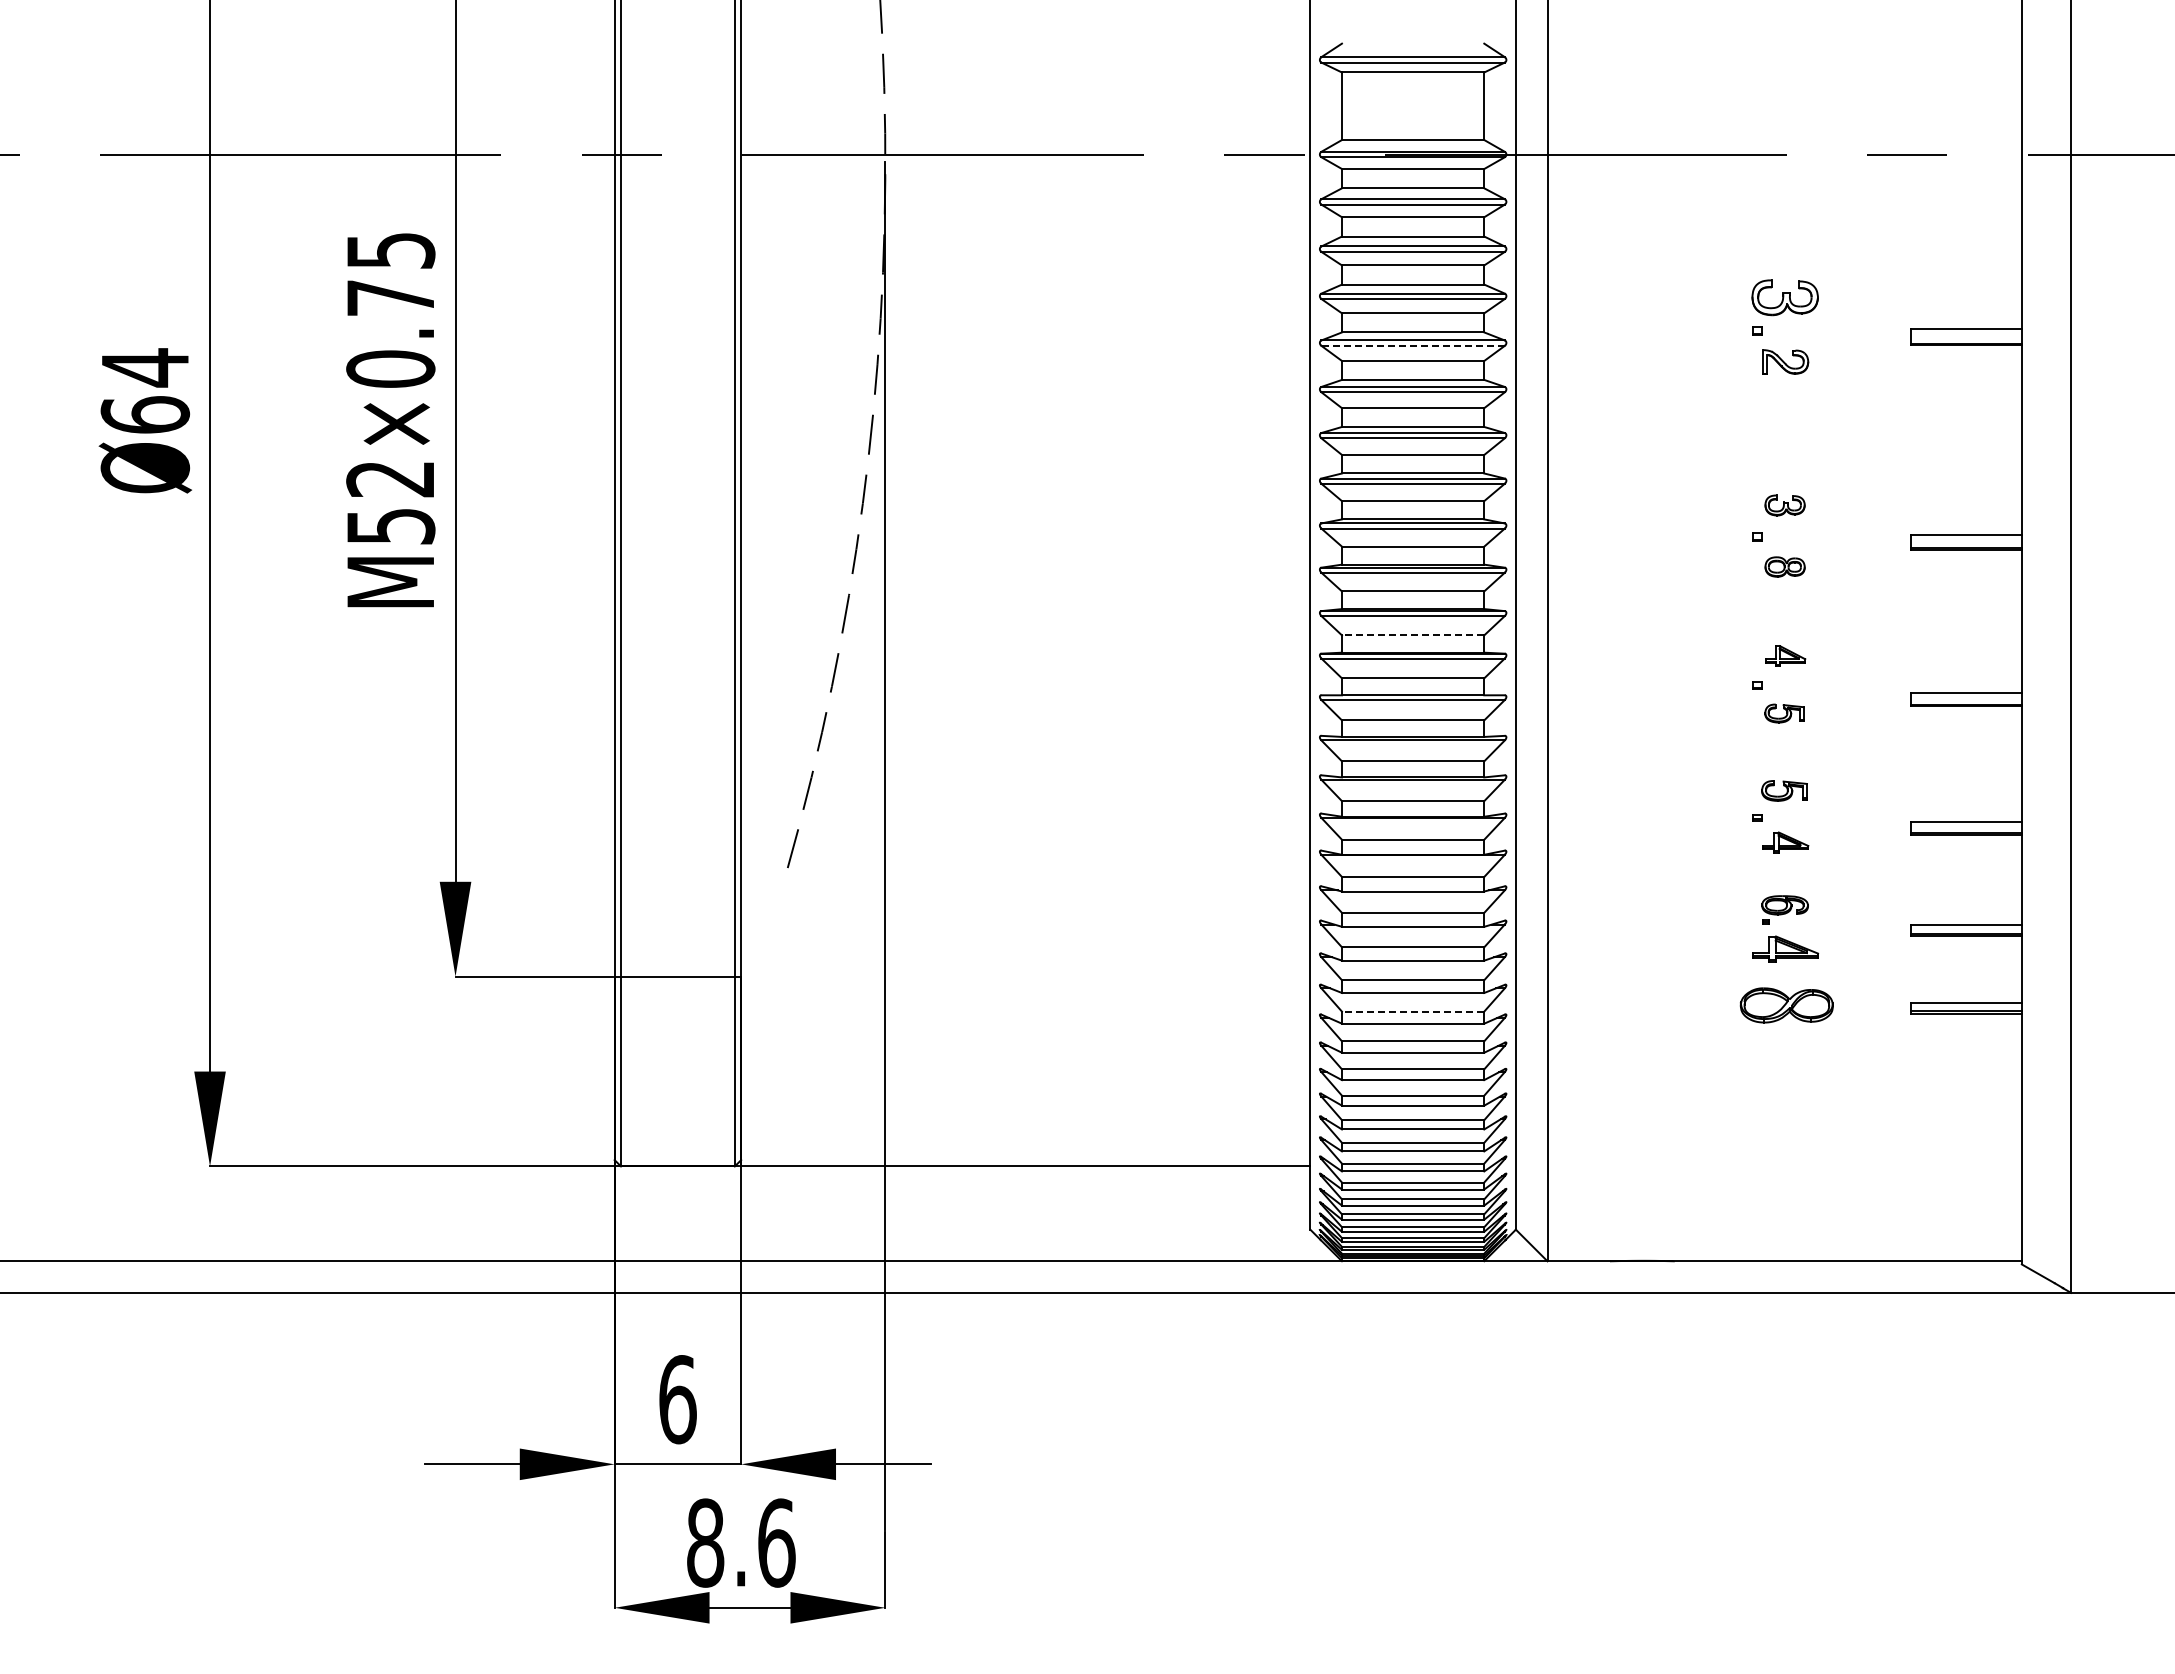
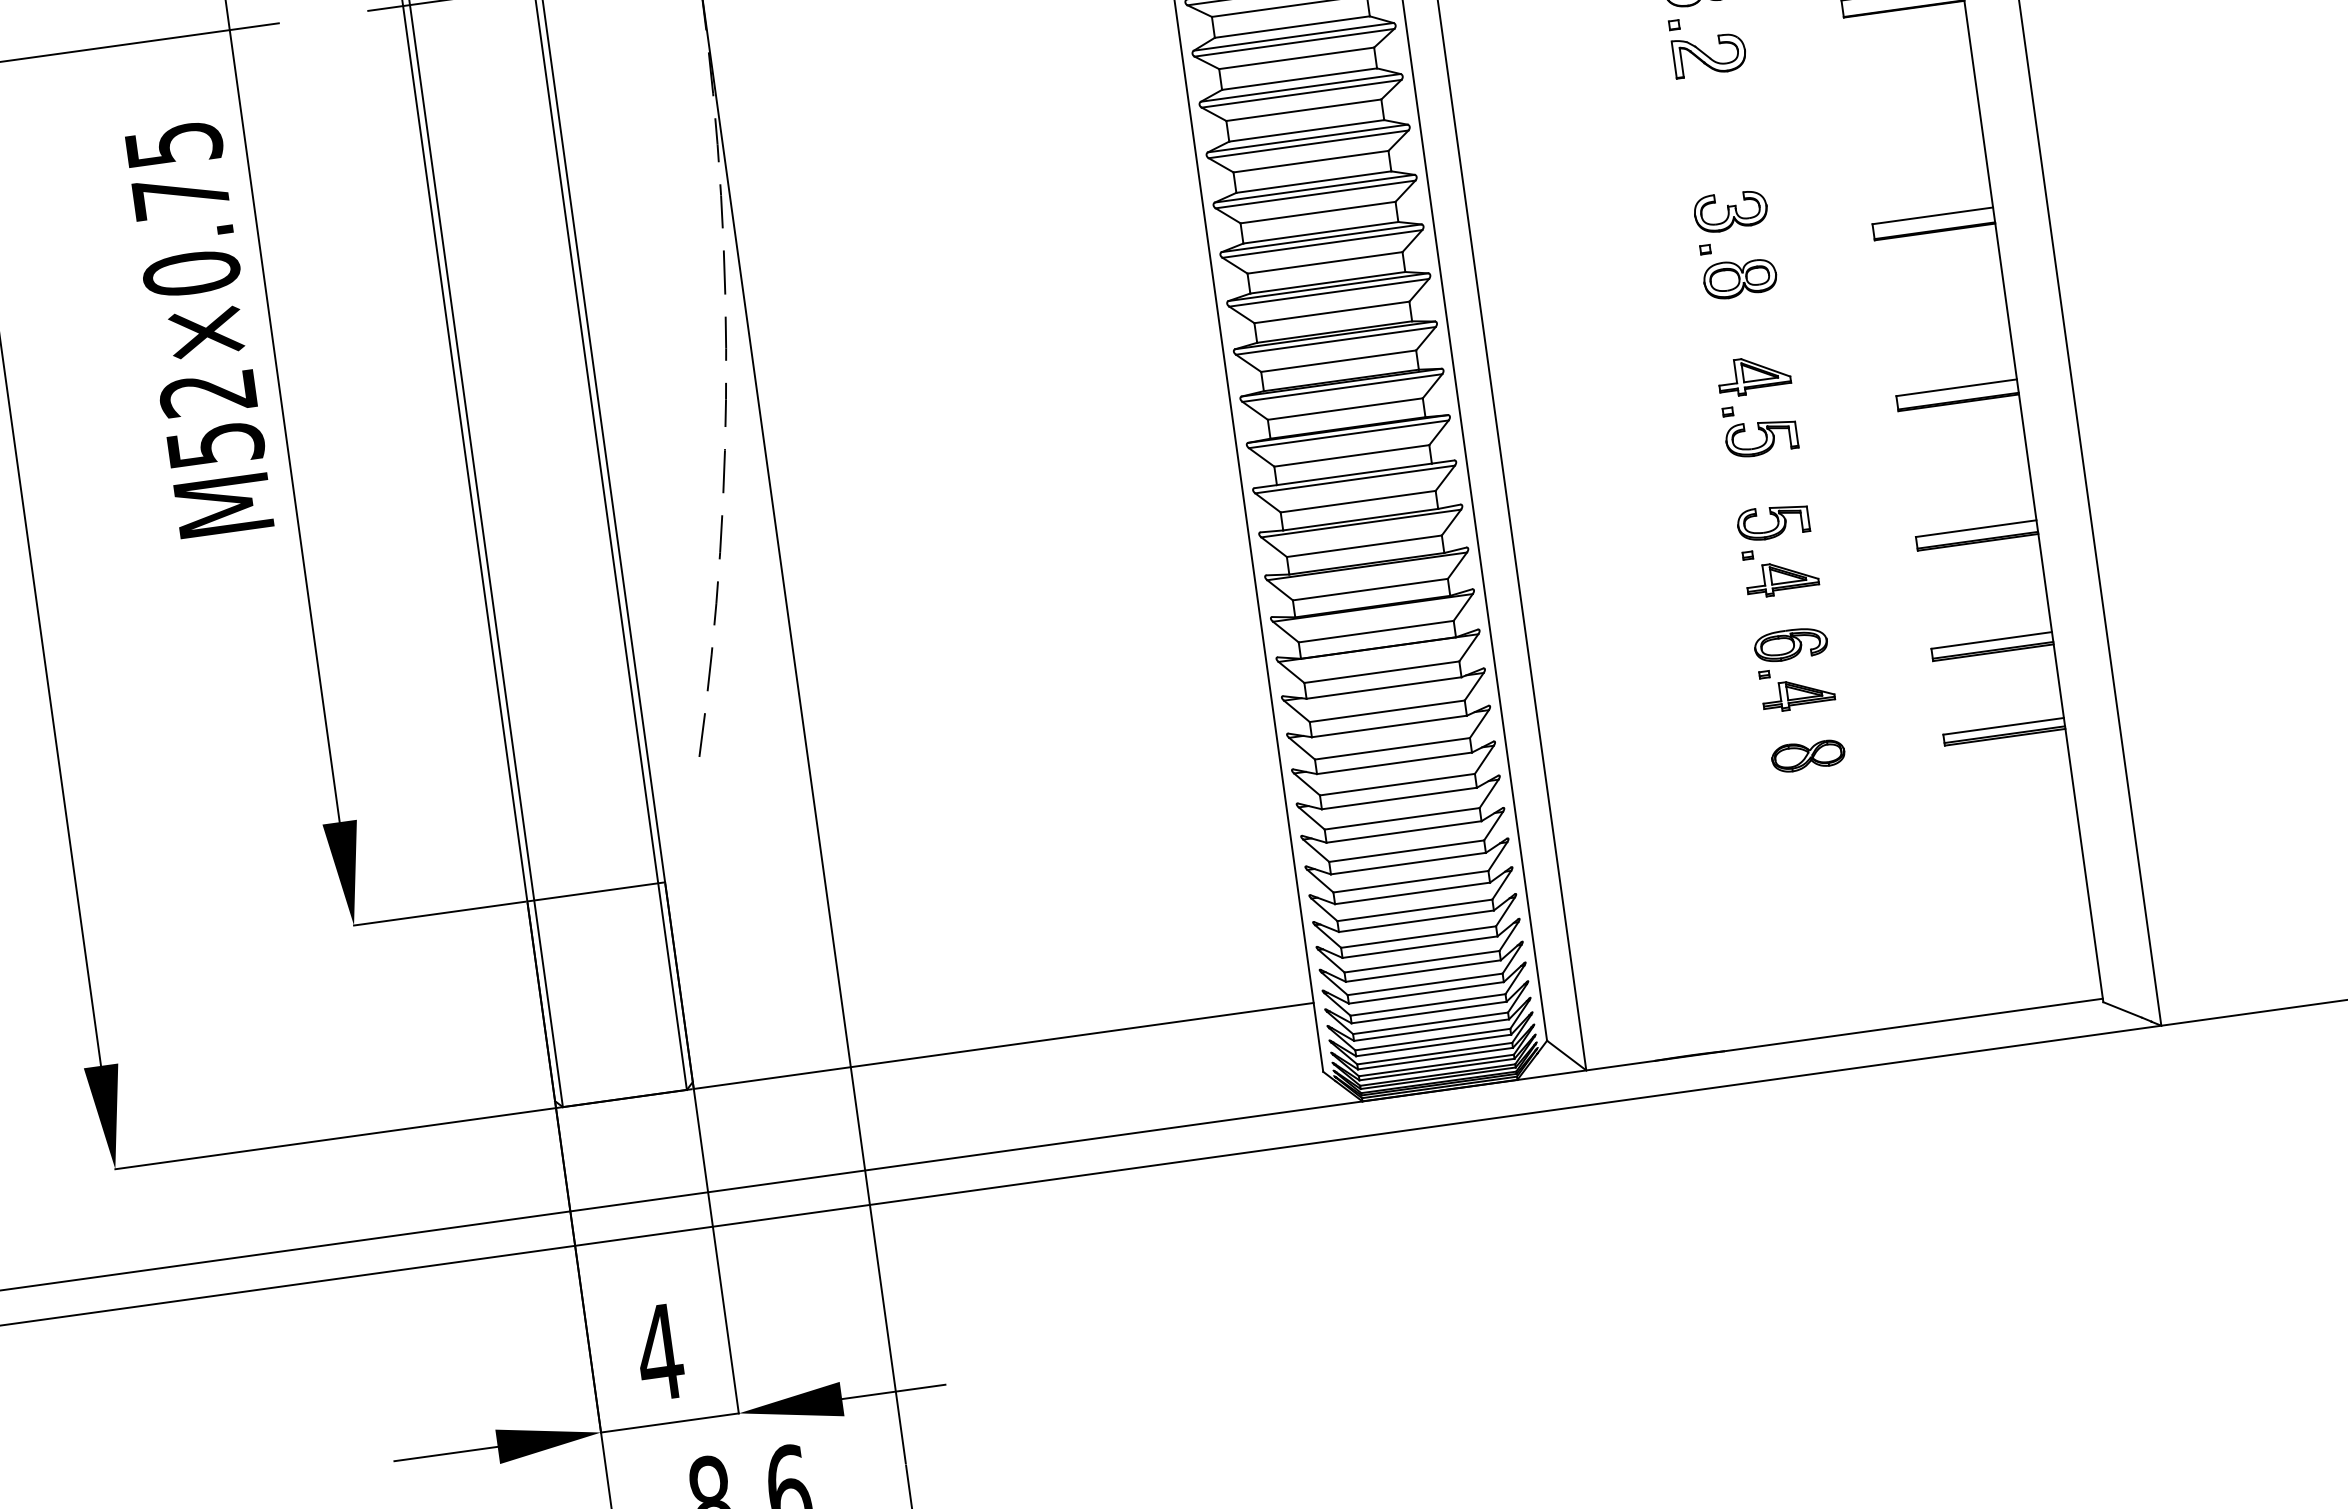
line: (1413, 345) -> (1301, 93), dashed -> solid
part: (1785, 361) -> (1709, 54), size x1.43
part: (1784, 505) -> (1730, 211), size x1.67
part: (1784, 566) -> (1739, 277), size x1.67
line: (1412, 635) -> (1344, 409), dashed -> solid
part: (1785, 655) -> (1753, 374), size x1.67
part: (1784, 713) -> (1761, 438), size x1.67
part: (1784, 790) -> (1773, 521), size x1.43
part: (1785, 842) -> (1782, 578), size x1.43
part: (1784, 909) -> (1791, 651), size x1.43
part: (1786, 1005) -> (1807, 755), size x0.71
line: (1412, 1011) -> (1401, 818), dashed -> solid
text: (677, 1399) -> (659, 1352), 6 -> 4

